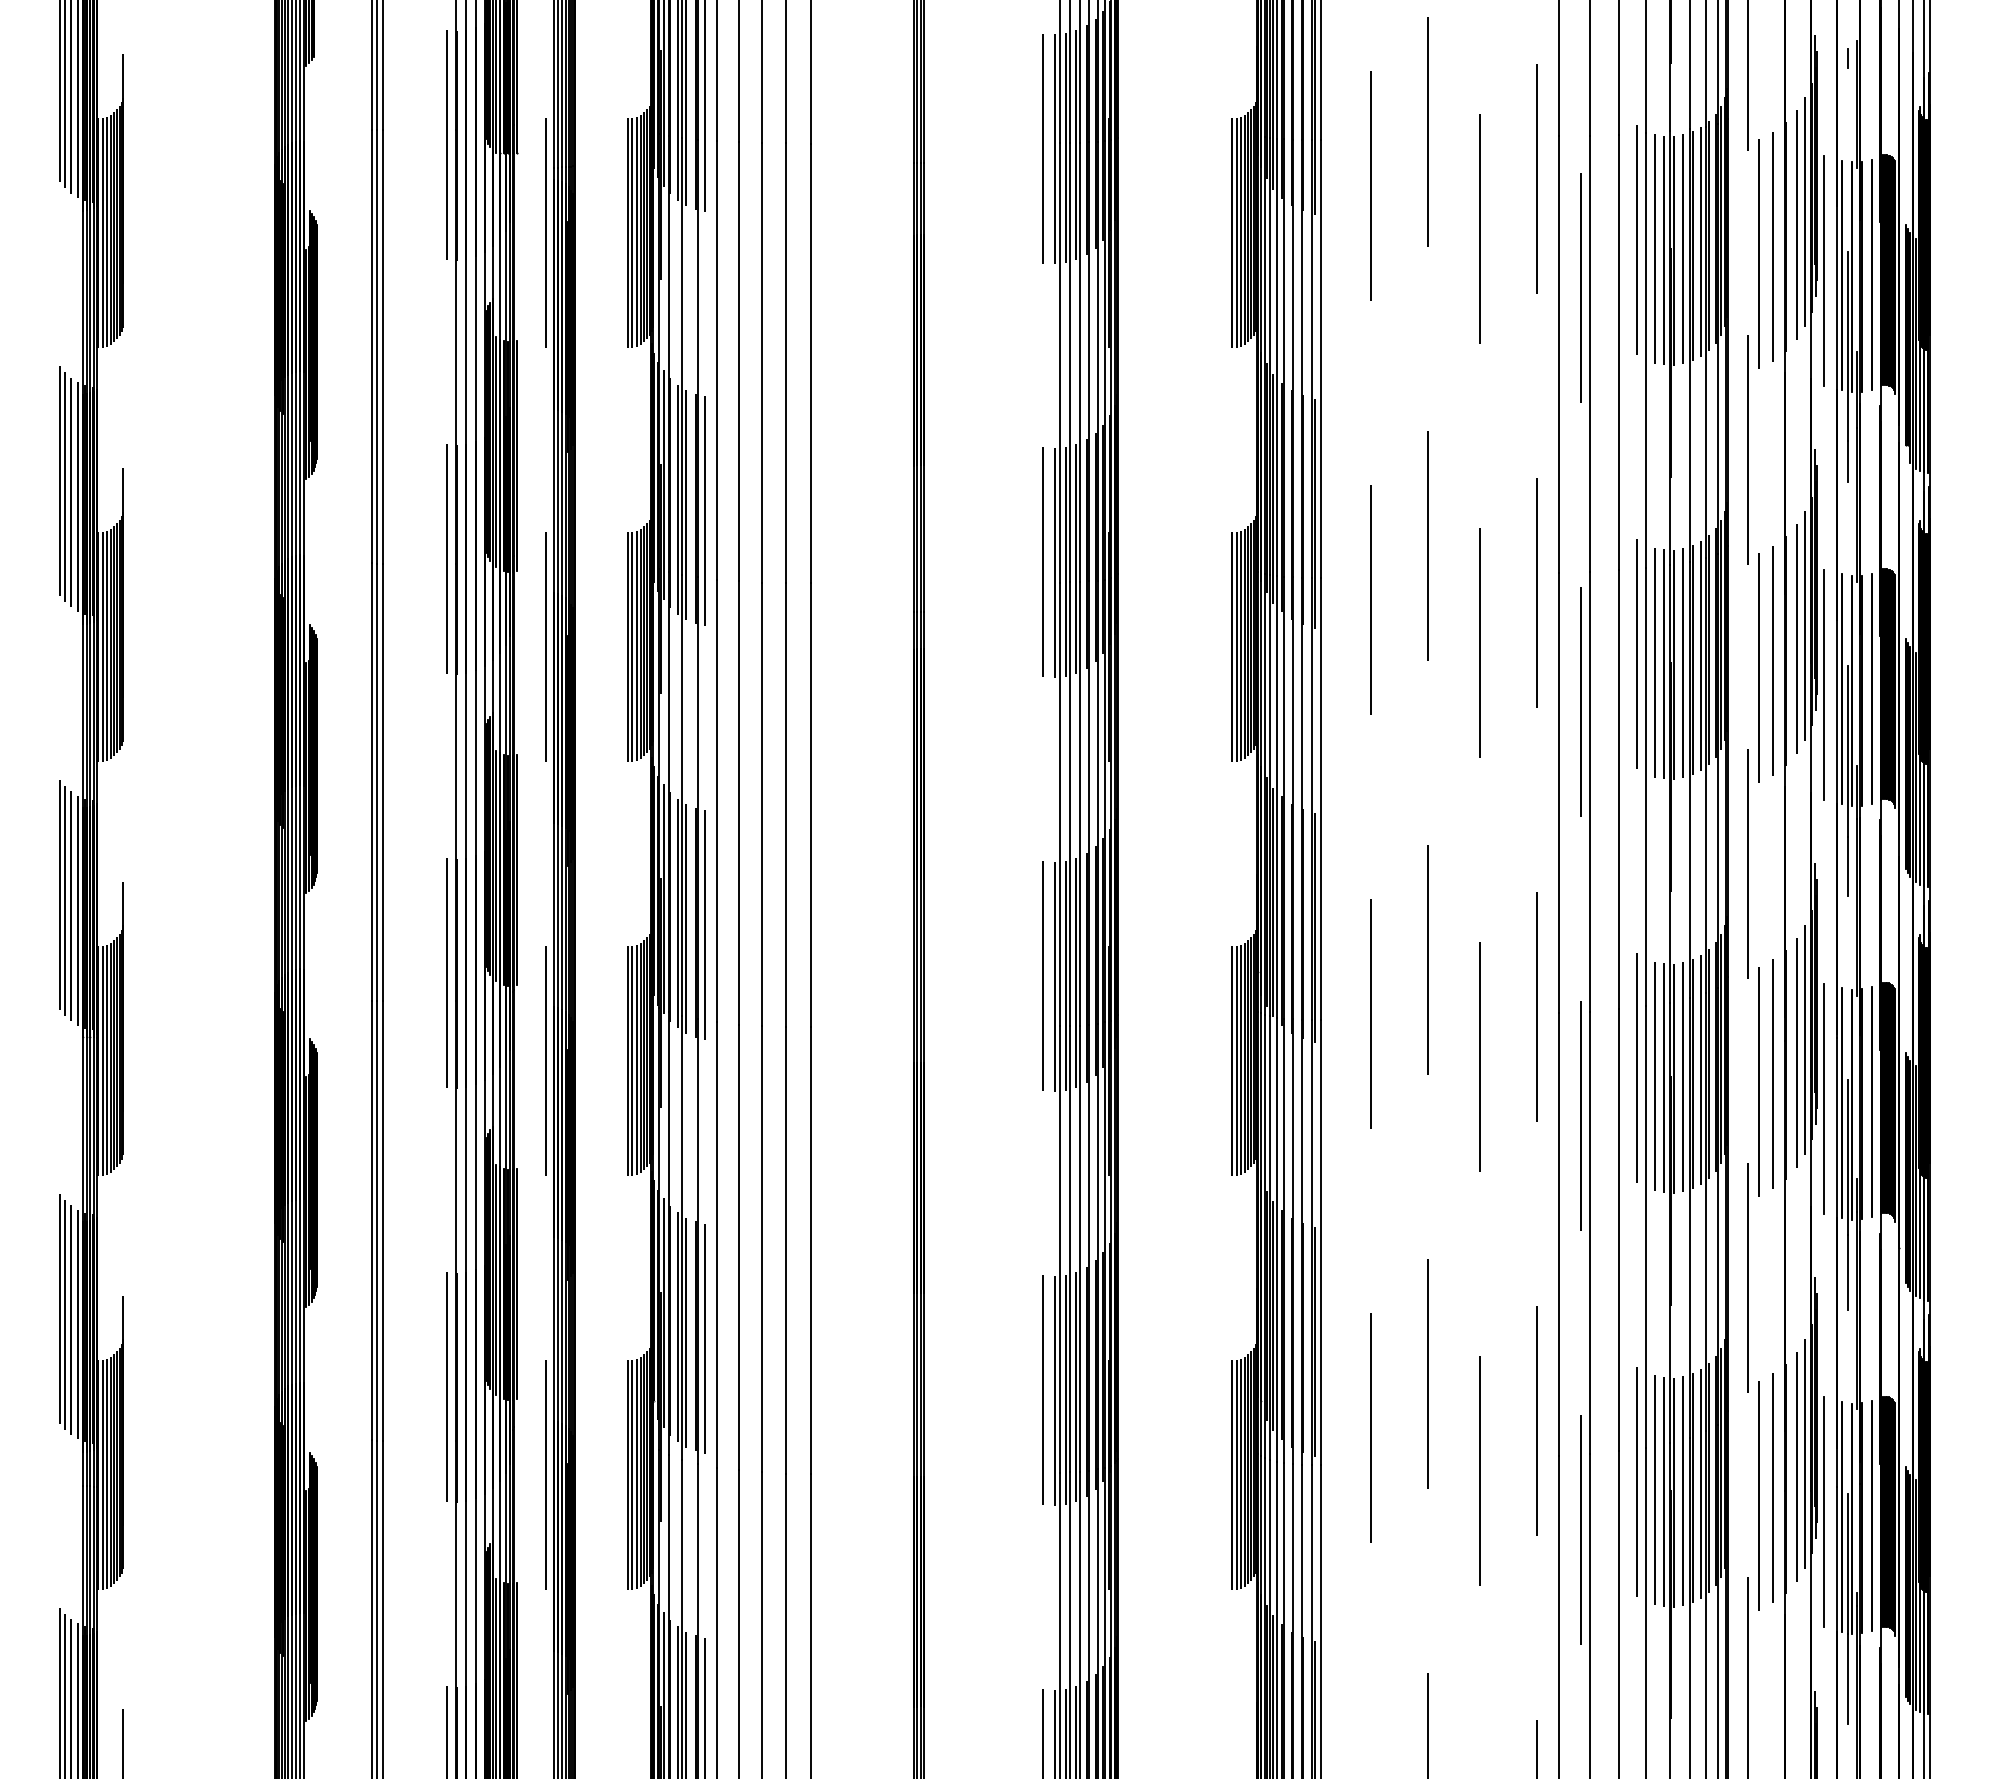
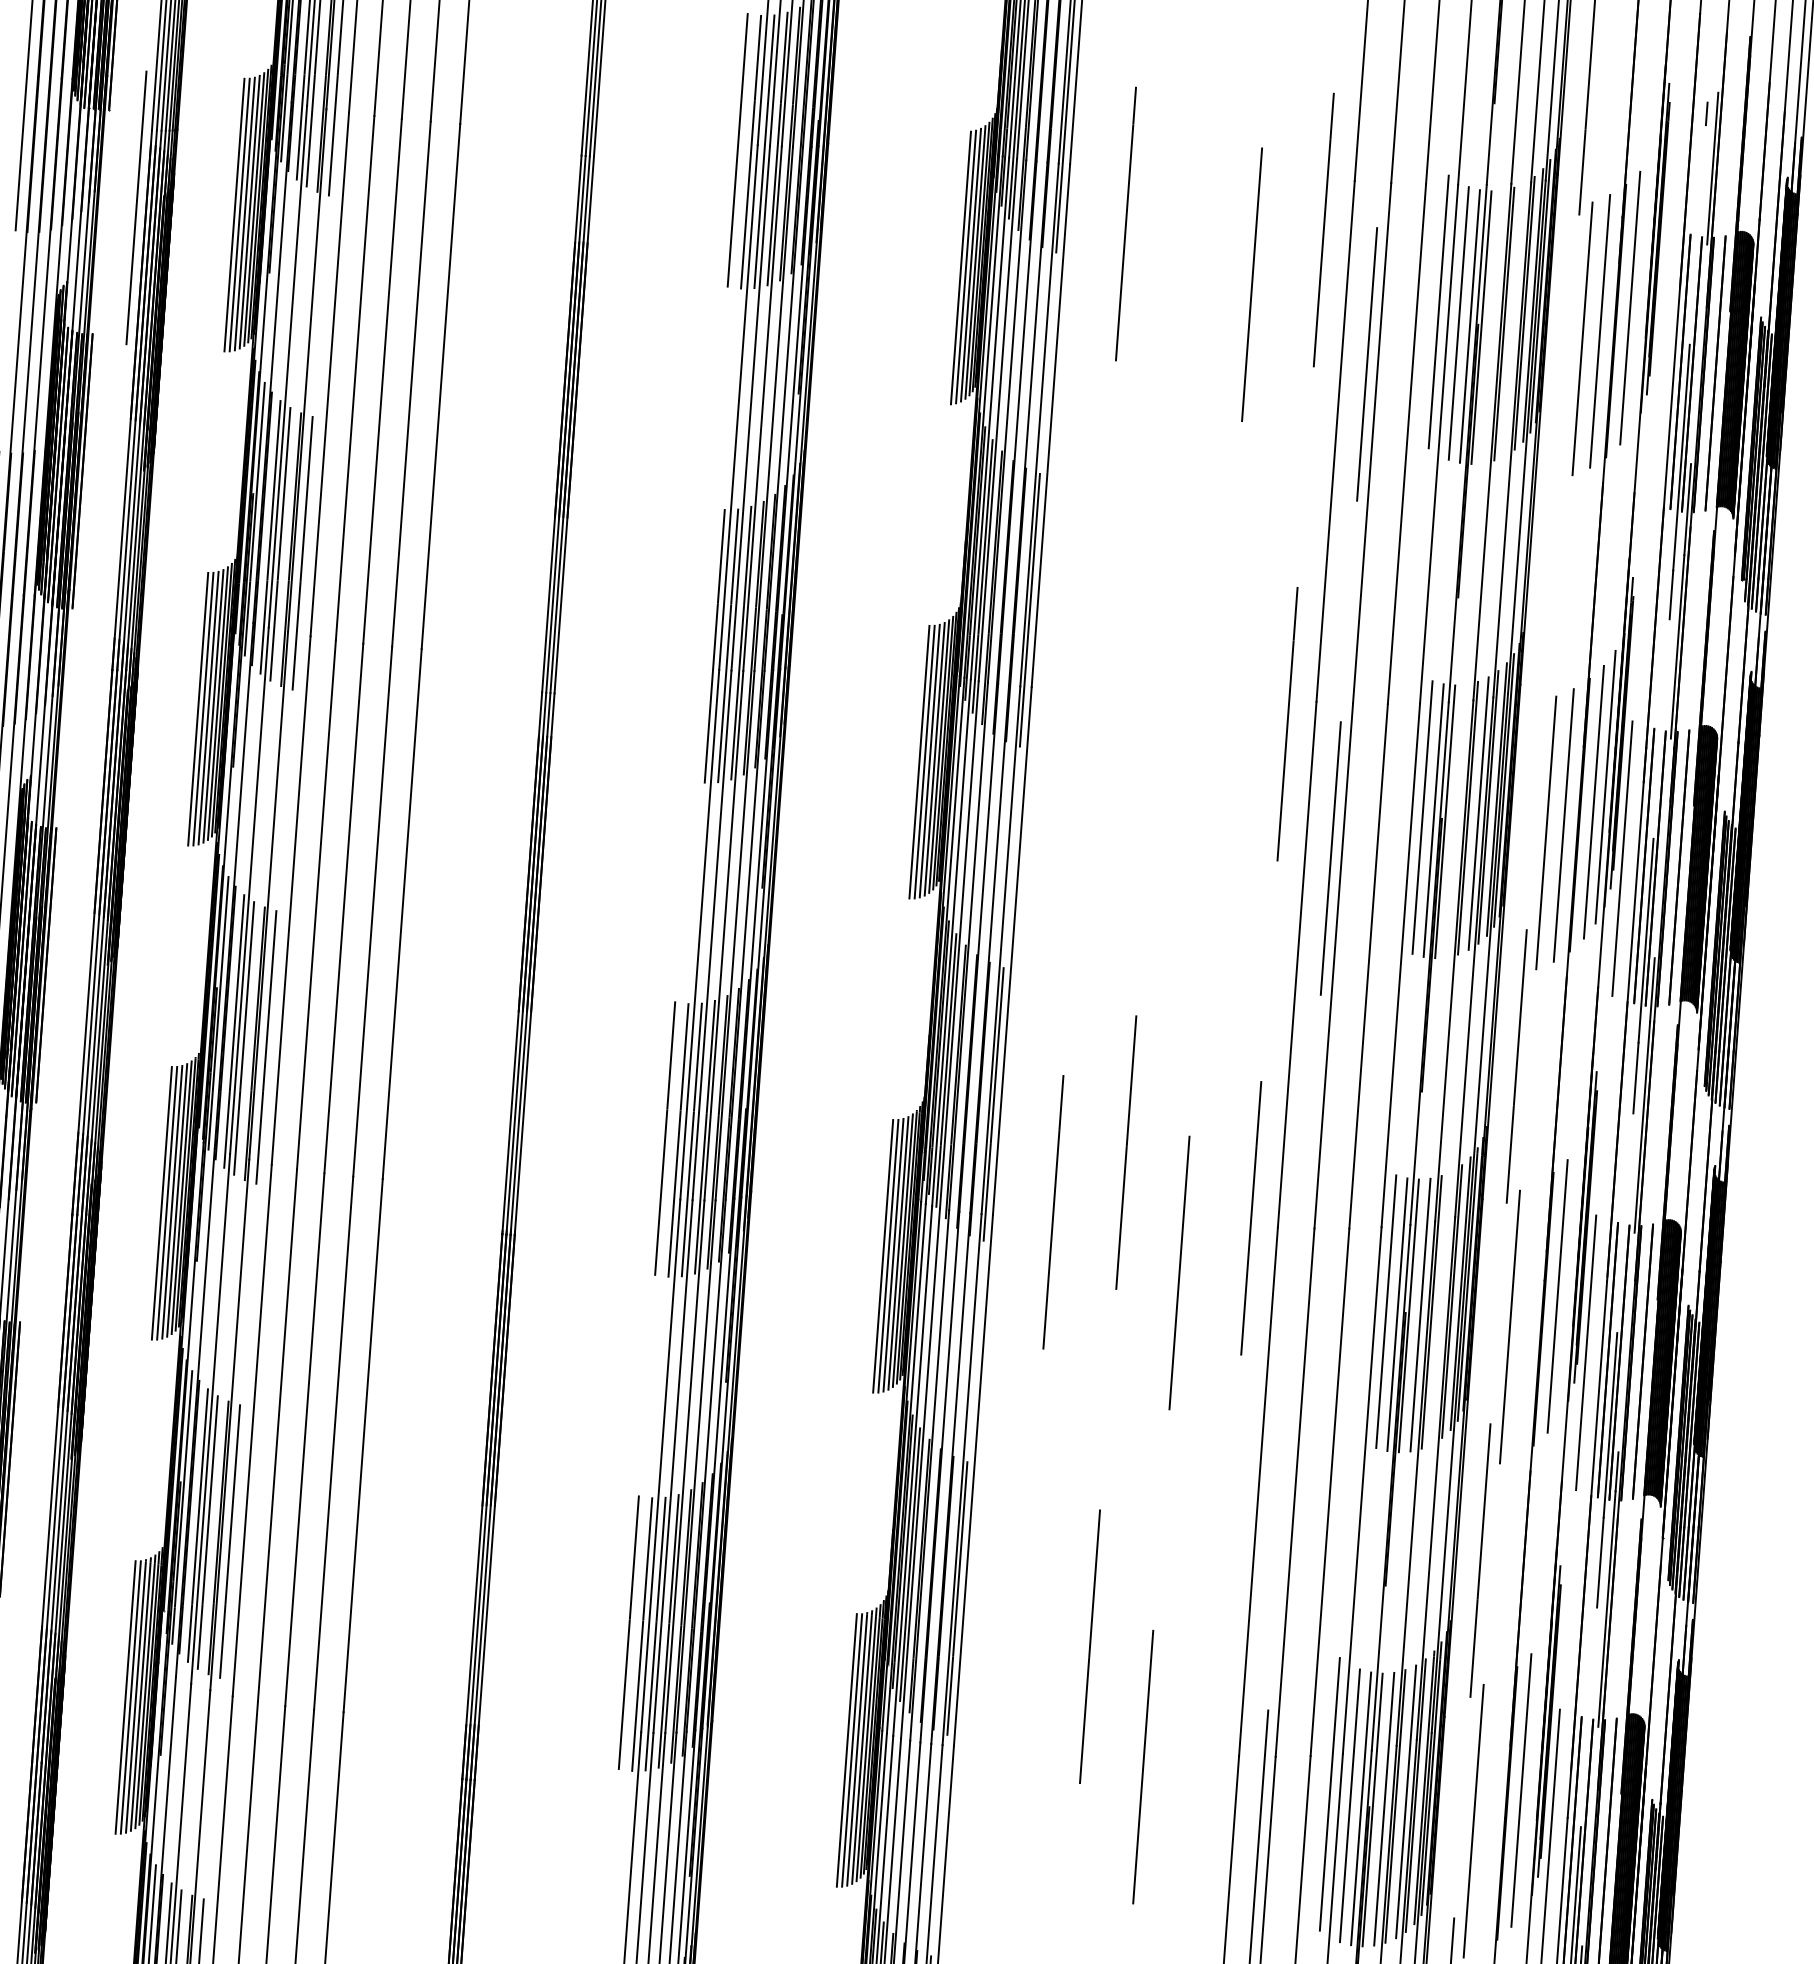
line: (1427, 131) -> (1197, 163), removed
line: (1805, 212) -> (1641, 293), removed
line: (1232, 233) -> (956, 268), removed
line: (1701, 241) -> (1515, 318), removed
line: (1683, 249) -> (1493, 326), removed
line: (1823, 270) -> (1658, 364), removed
line: (1747, 449) -> (1551, 571), removed
line: (1427, 545) -> (1161, 657), removed
line: (1042, 561) -> (700, 643), removed
line: (1370, 599) -> (1088, 717), removed
line: (1479, 642) -> (1215, 778), removed
line: (545, 647) -> (99, 702), removed
line: (1637, 654) -> (1402, 806), removed
line: (1683, 663) -> (1456, 821), removed
line: (1805, 1039) -> (1569, 1280), removed
line: (545, 1061) -> (63, 1196), removed
line: (1637, 1068) -> (1366, 1300), removed
line: (1701, 1069) -> (1442, 1307), removed
line: (1772, 1074) -> (1527, 1319), removed
line: (1580, 1116) -> (1294, 1352), removed
line: (1536, 1420) -> (1214, 1711), removed
line: (1370, 1427) -> (1016, 1705), removed
line: (1805, 1453) -> (1533, 1774), removed
line: (545, 1475) -> (27, 1690), removed
line: (1772, 1487) -> (1490, 1812), removed

